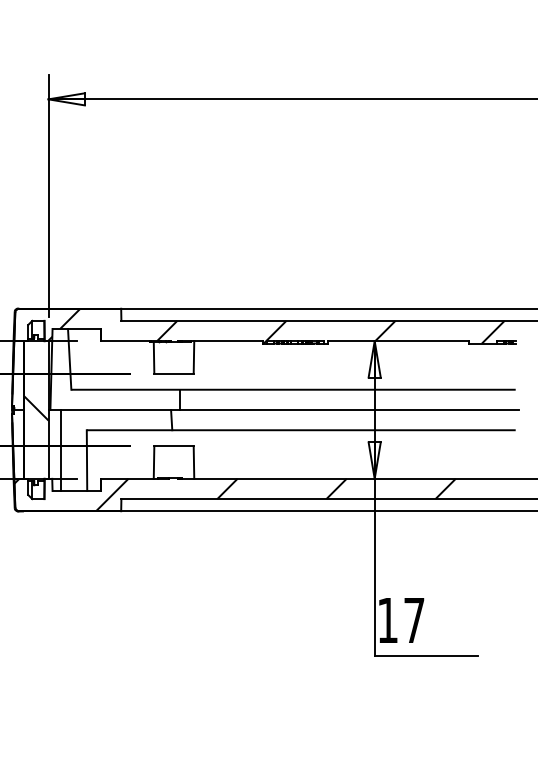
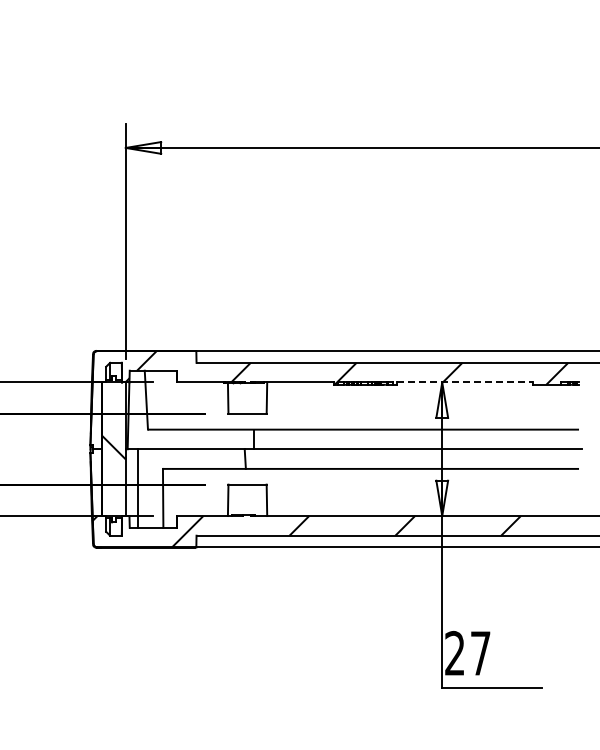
line: (398, 341) -> (465, 382), solid -> dashed
text: (387, 619) -> (454, 652), 17 -> 27

